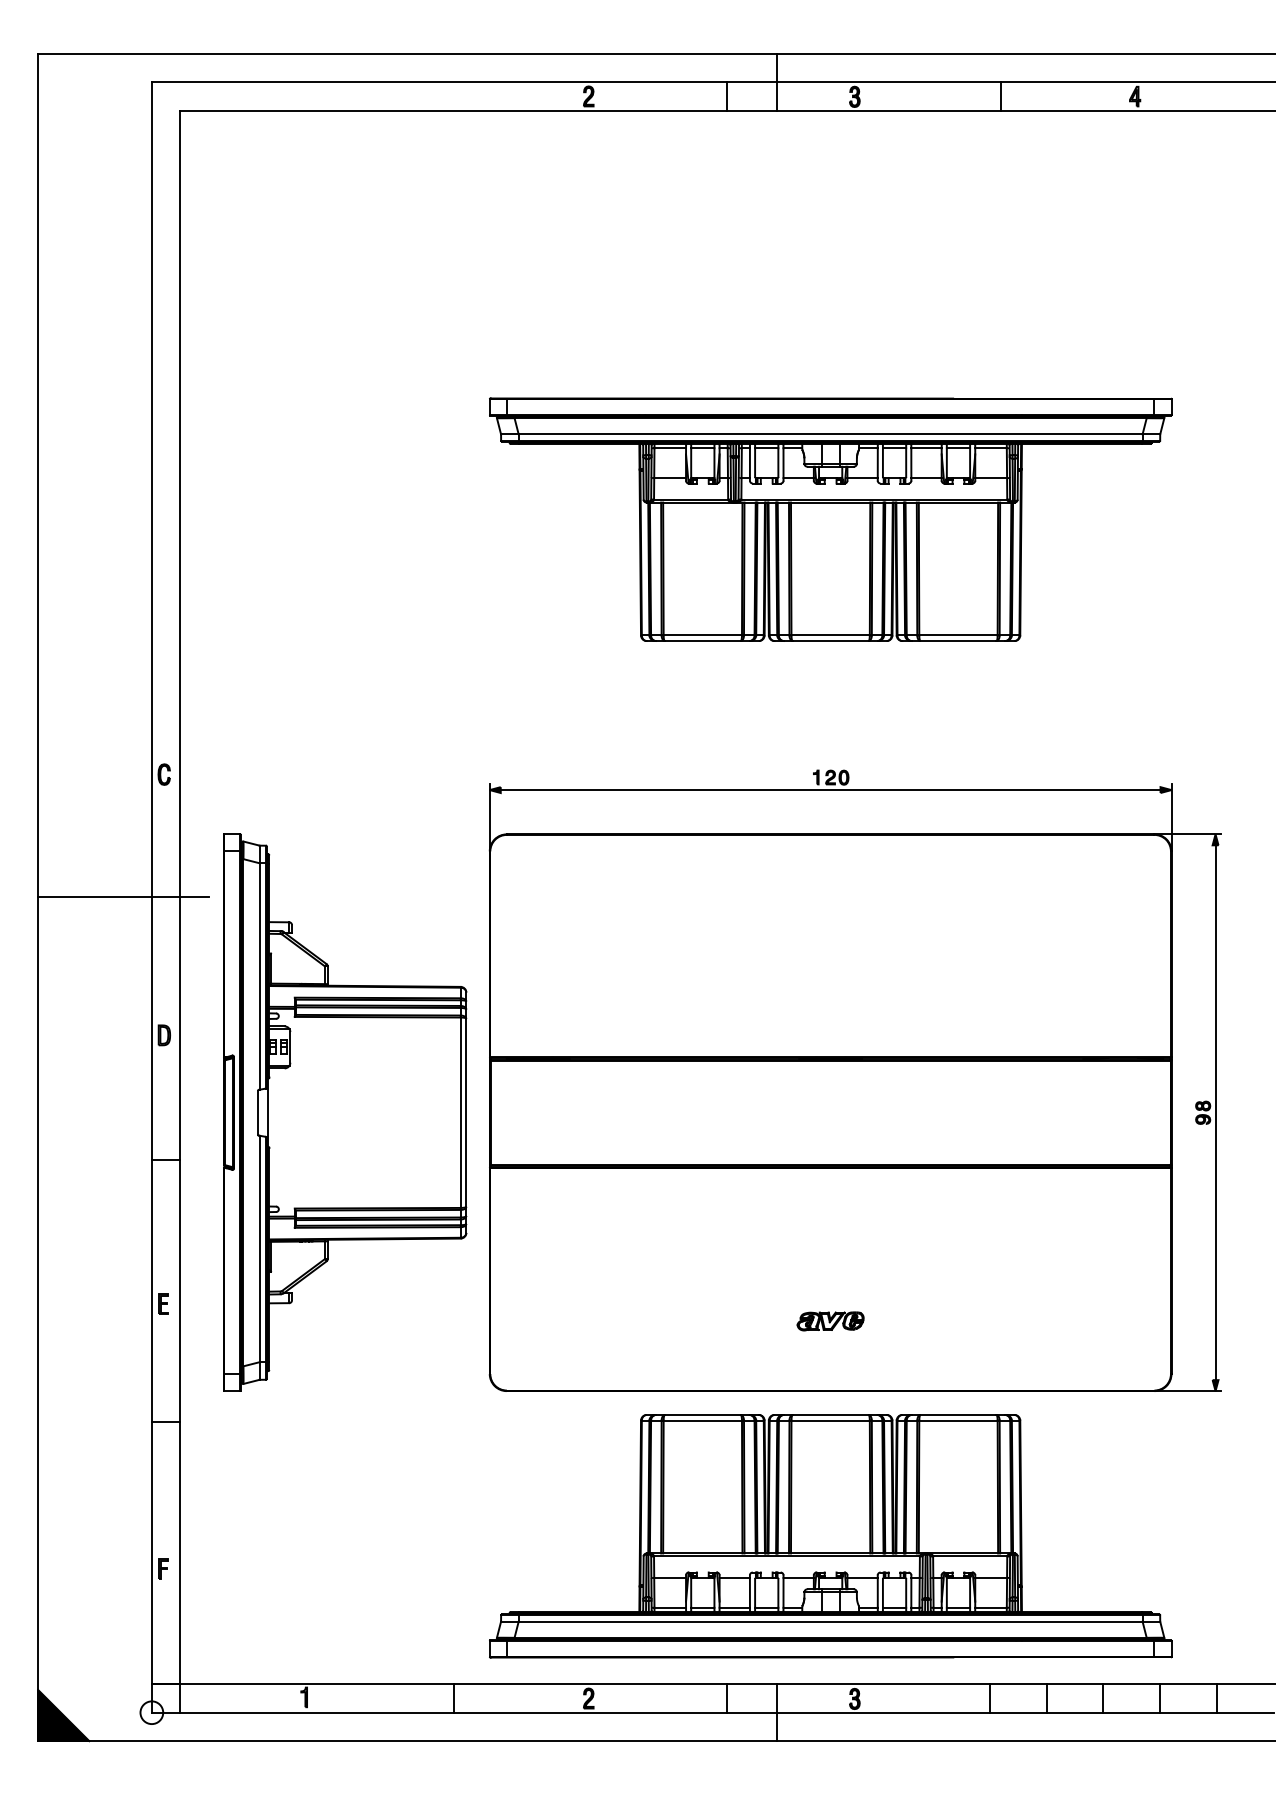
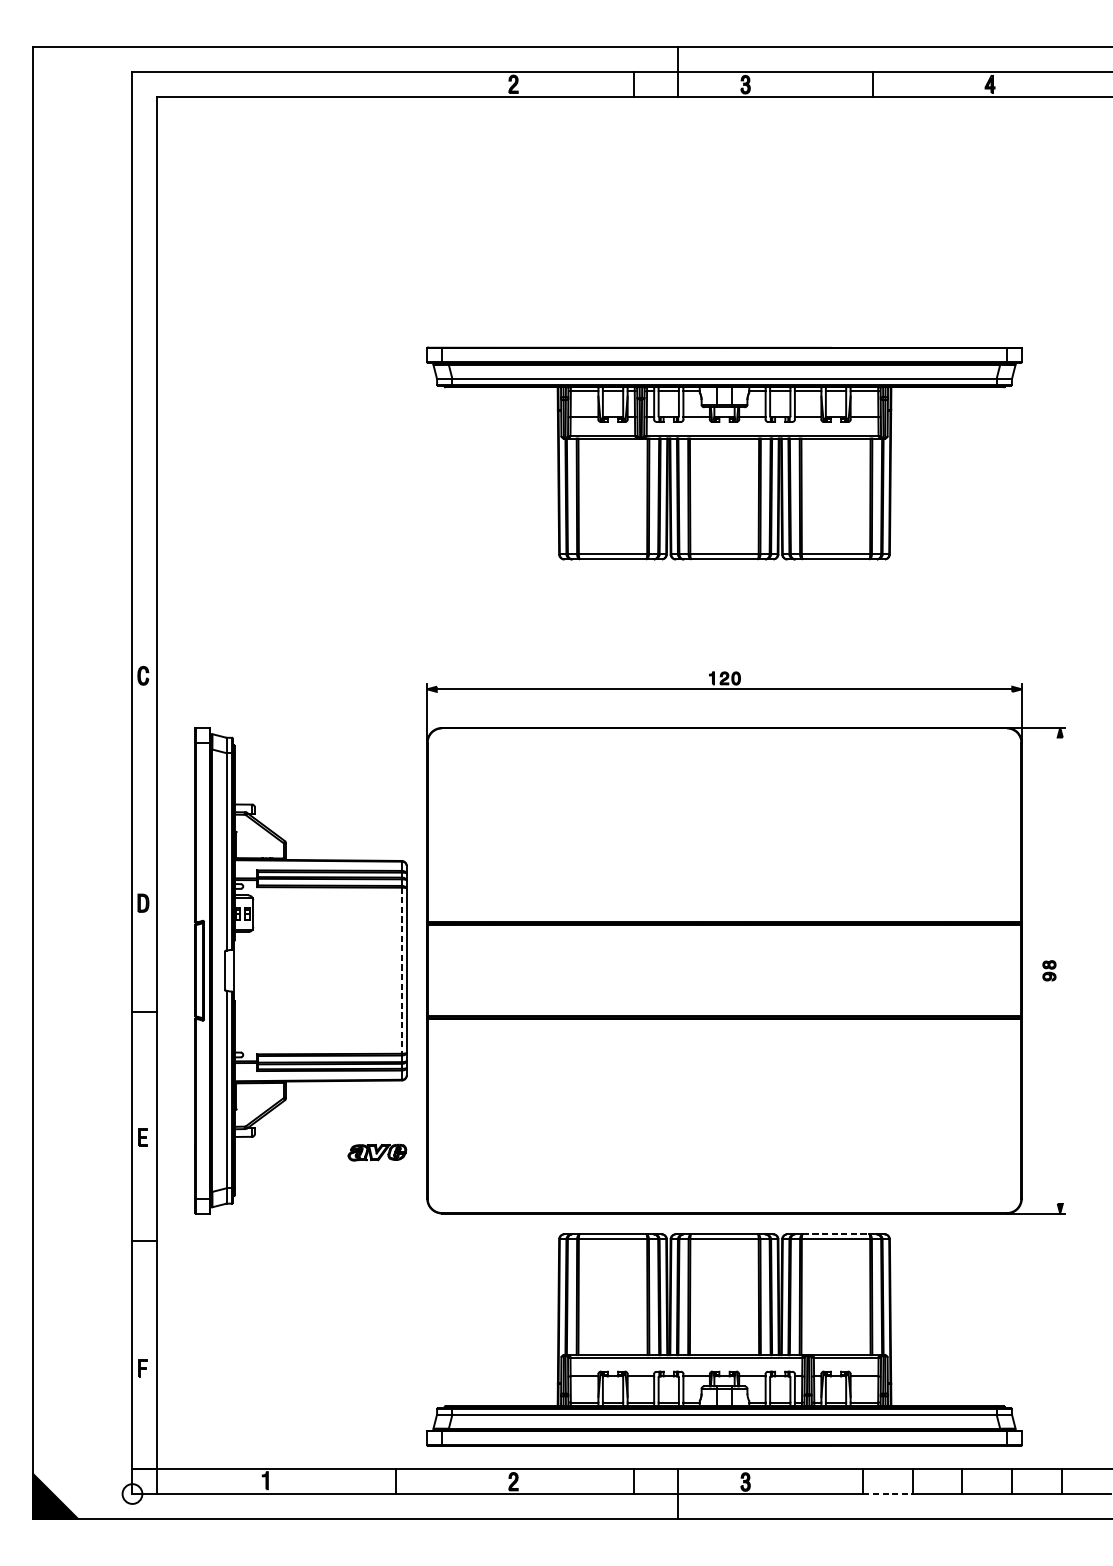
line: (123, 897) -> (107, 783), removed
line: (1215, 1112) -> (1060, 970), removed
line: (460, 1113) -> (401, 971), solid -> dashed
part: (830, 1321) -> (377, 1152), moved
line: (958, 1414) -> (836, 1233), solid -> dashed
line: (1018, 1712) -> (888, 1493), solid -> dashed

